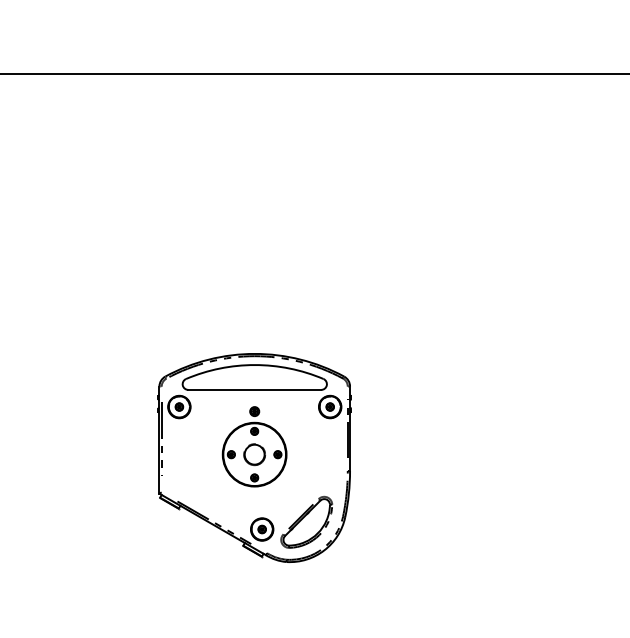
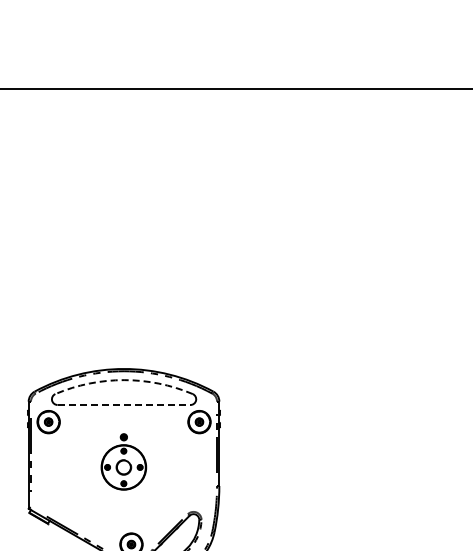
arc: (254, 365) -> (123, 380), solid -> dashed
line: (255, 389) -> (124, 404), solid -> dashed
part: (254, 446) -> (123, 461), size x0.7

